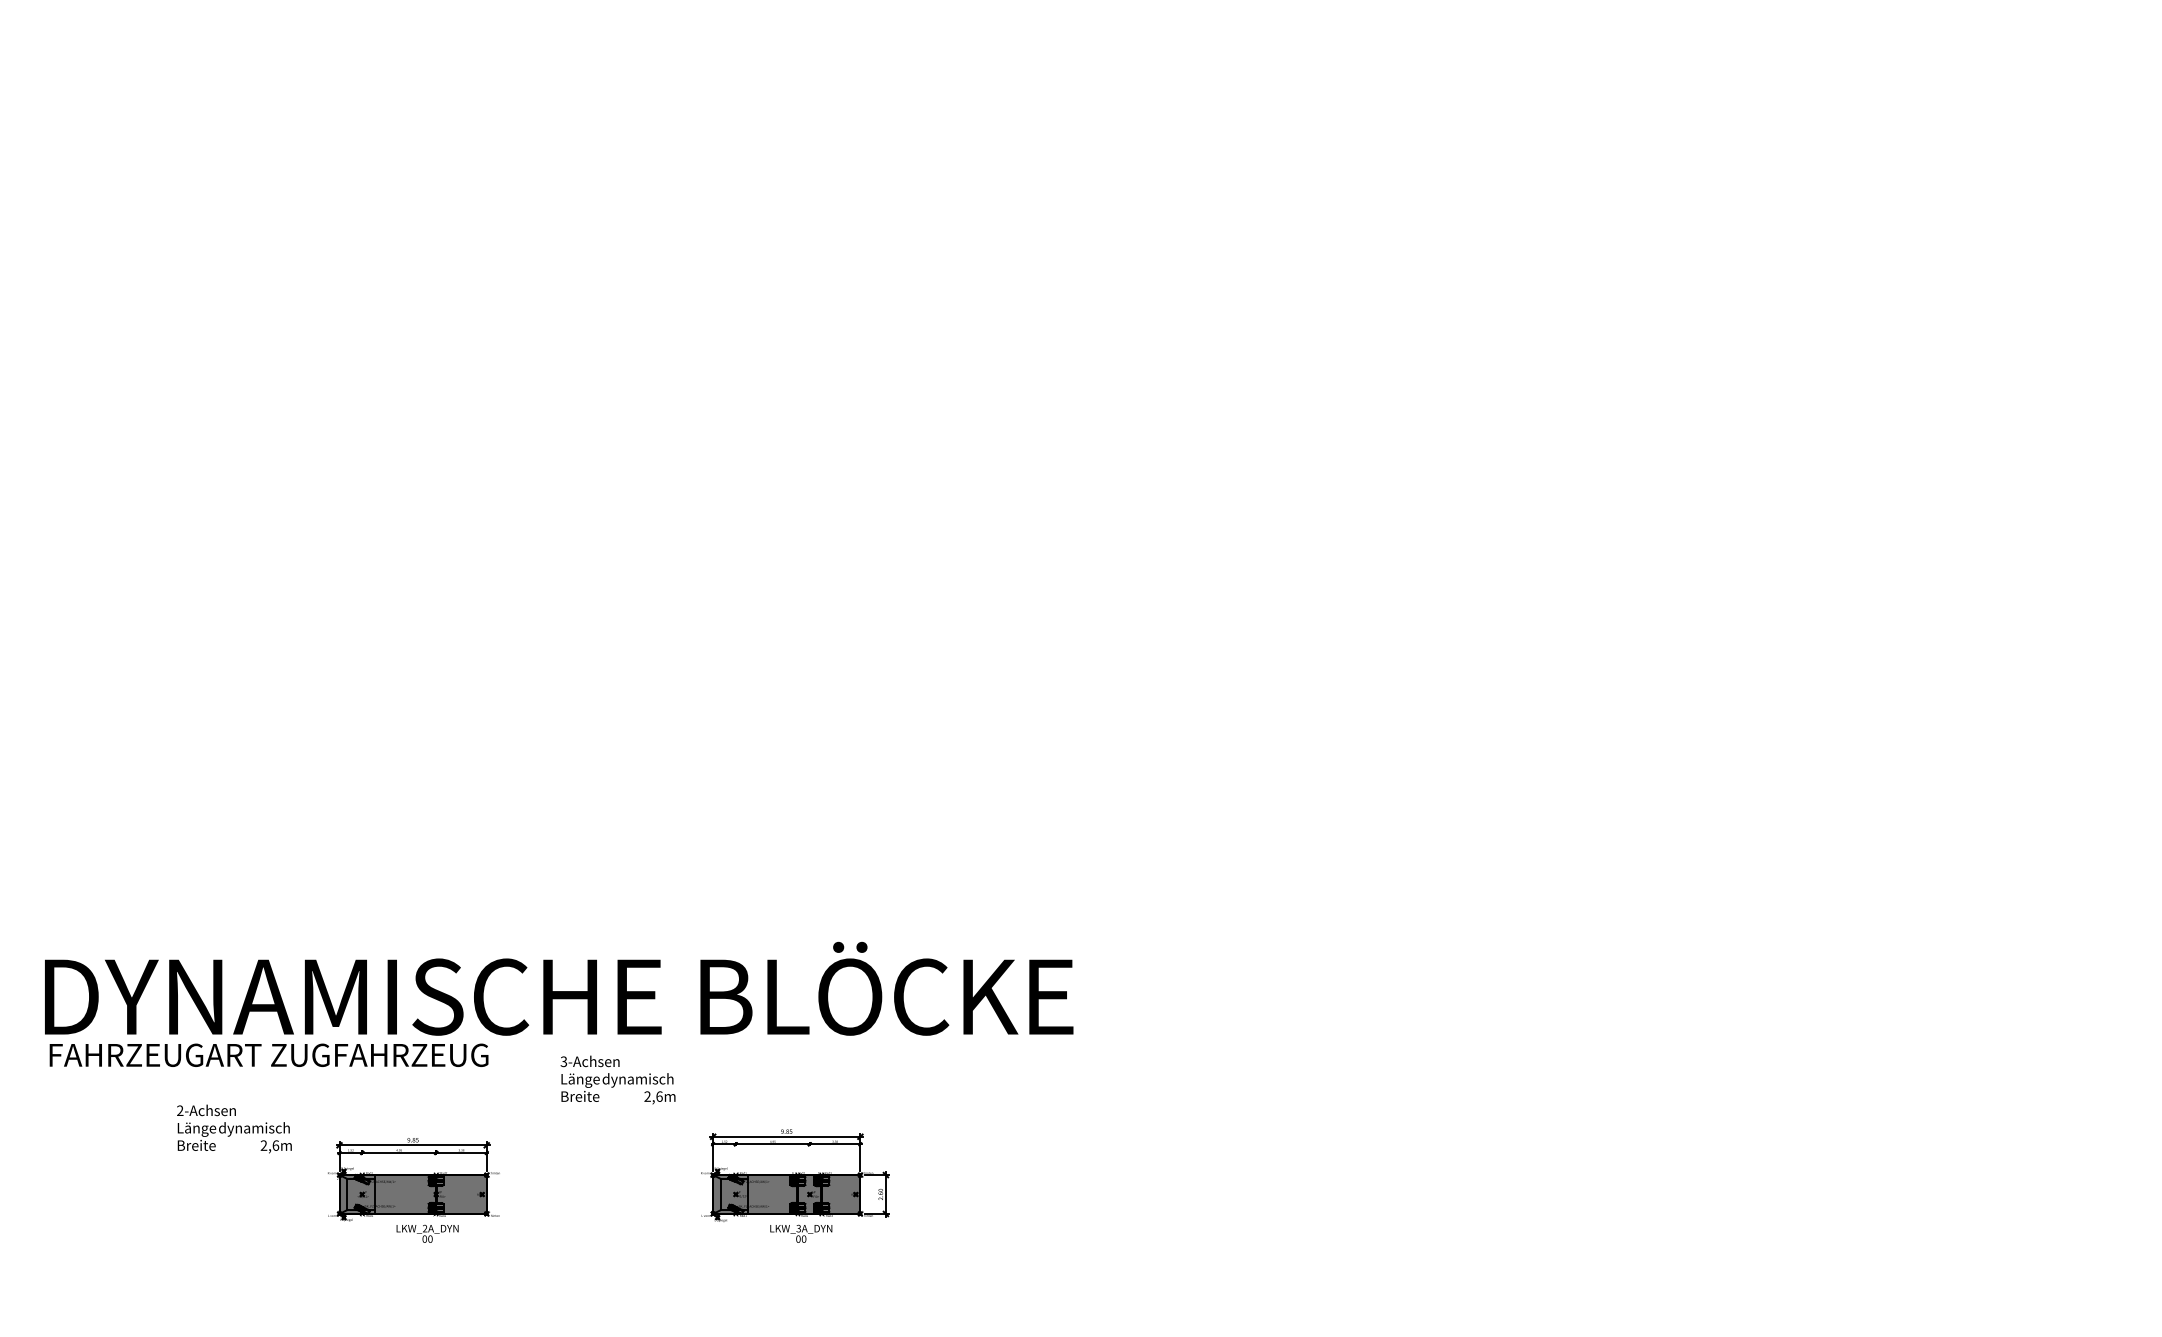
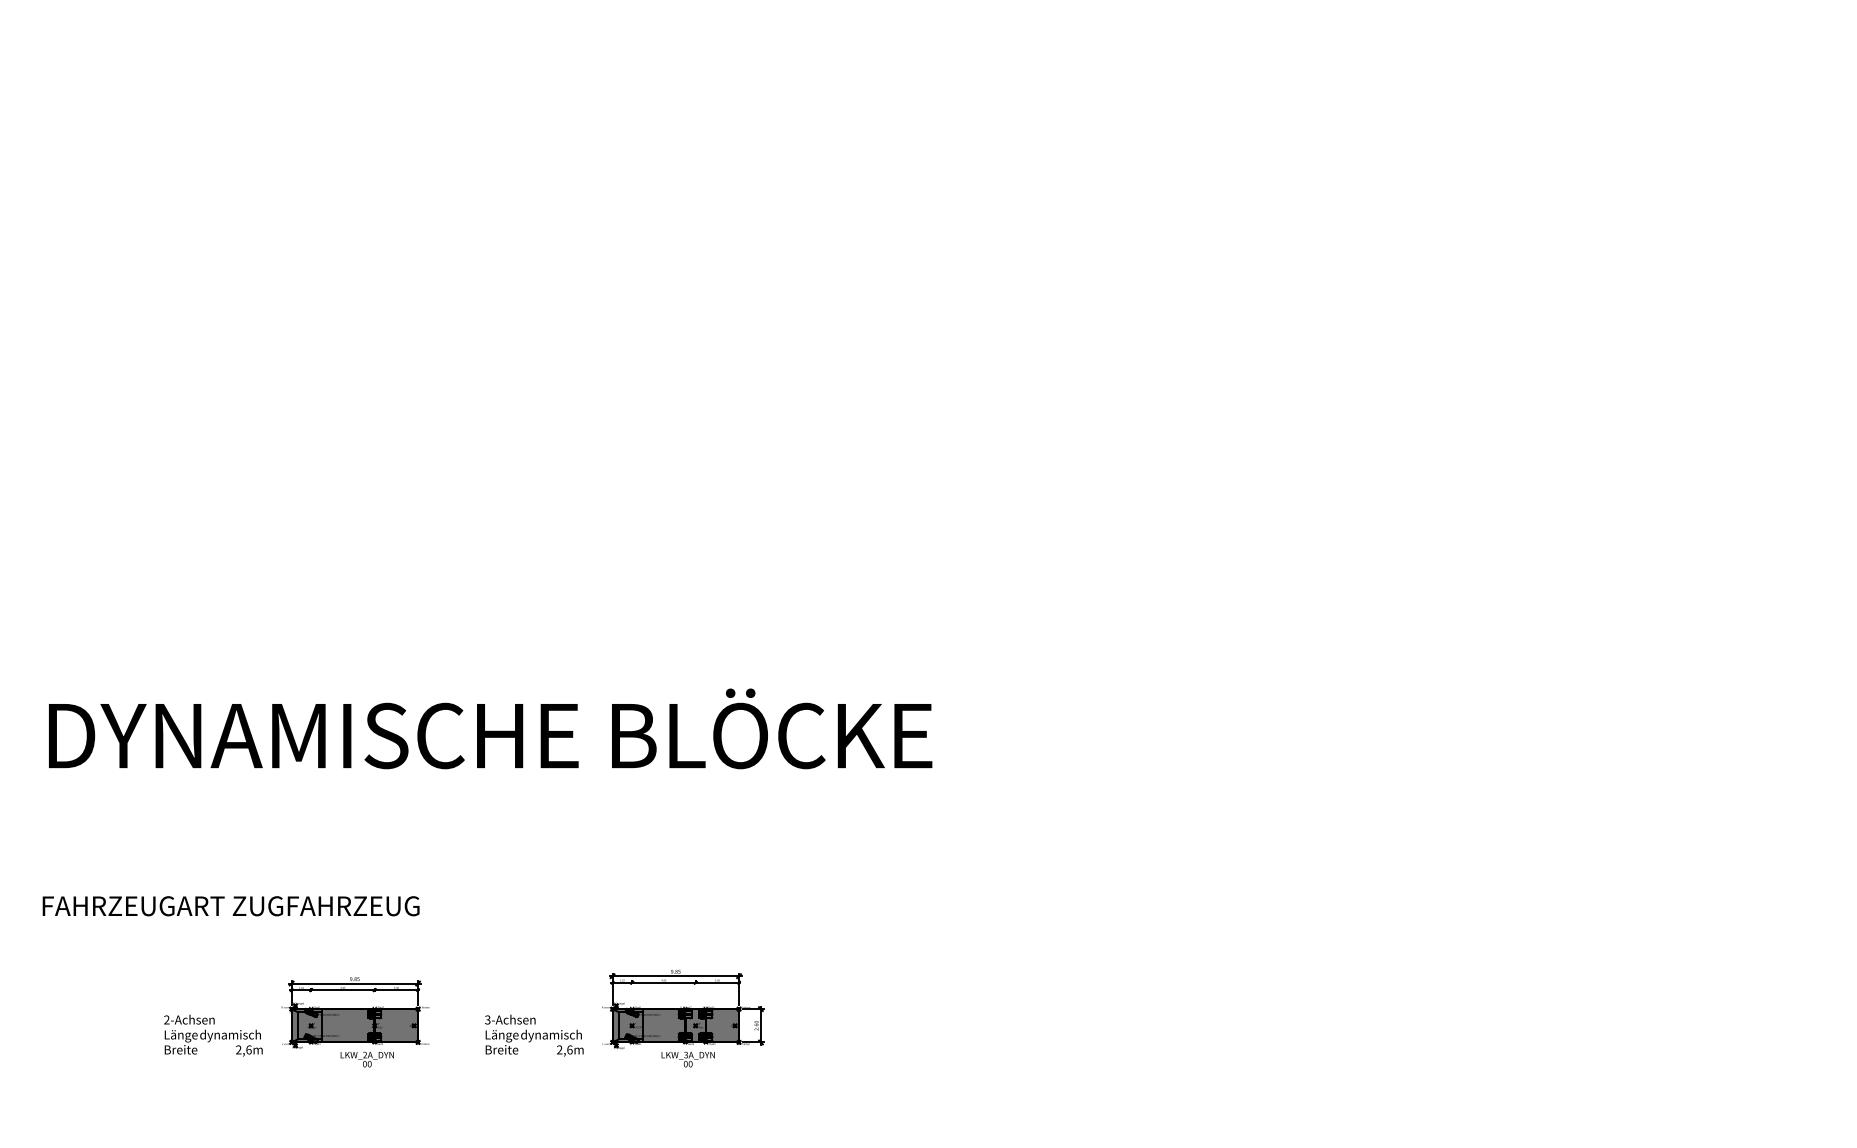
text: (559, 988) -> (490, 728), moved
text: (617, 1079) -> (533, 1035), moved
text: (234, 1128) -> (213, 1035), moved

